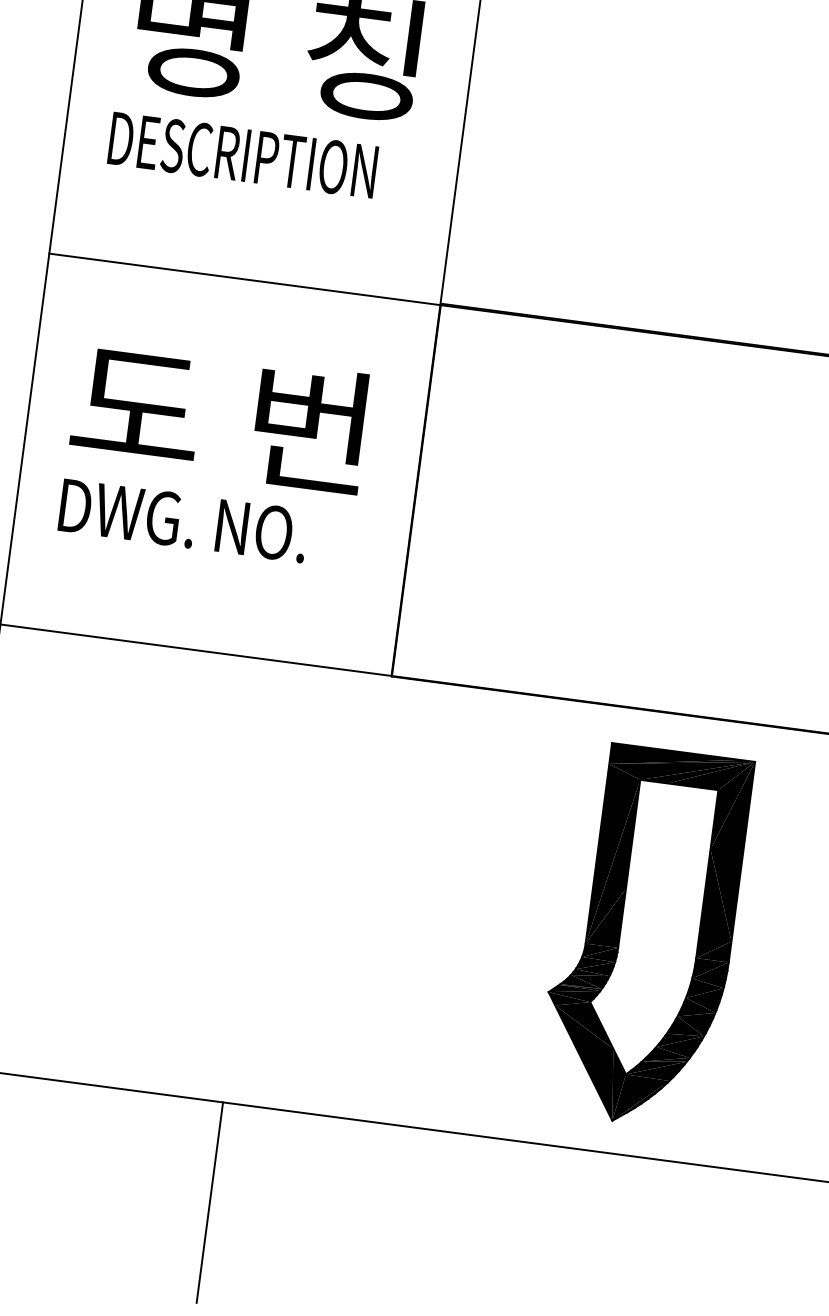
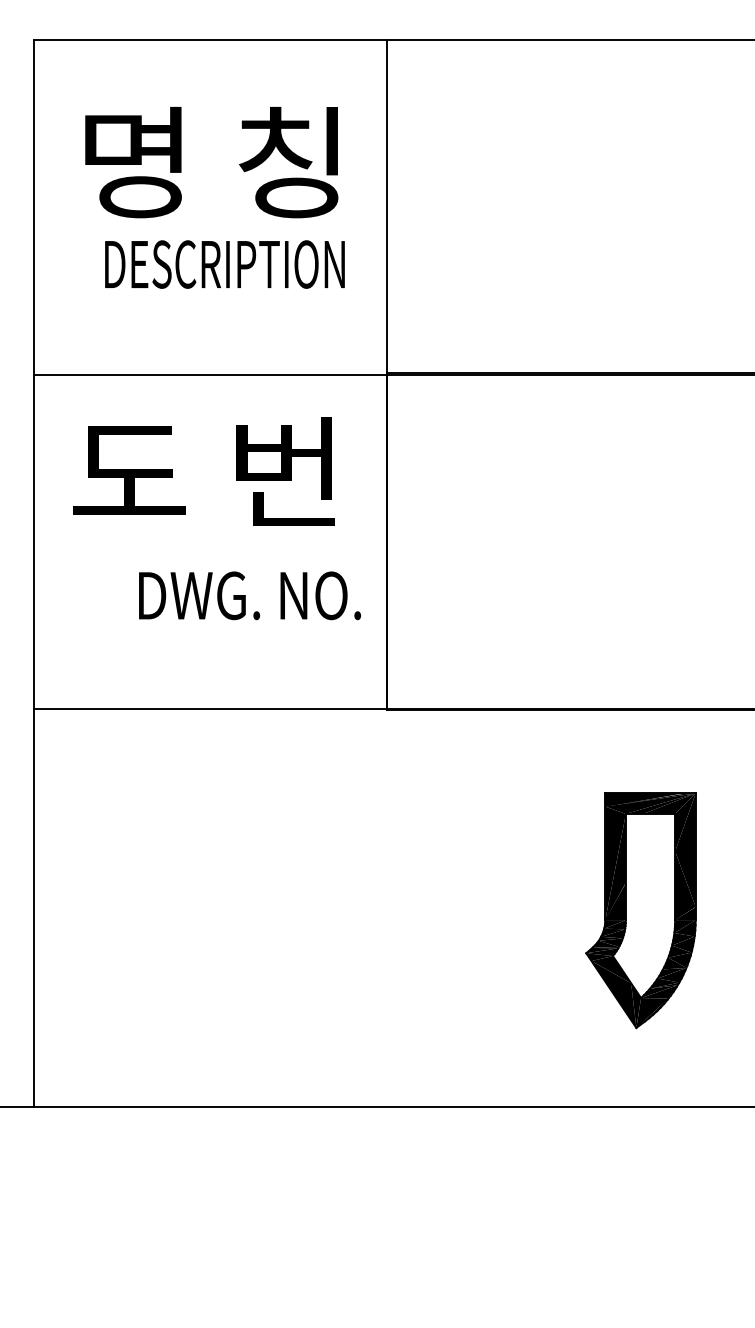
text: (242, 155) -> (224, 264), moved
text: (219, 415) -> (203, 471), moved
text: (183, 520) -> (249, 595), moved
part: (643, 936) -> (640, 910), size x0.7
line: (209, 1202) -> (286, 1197), removed

